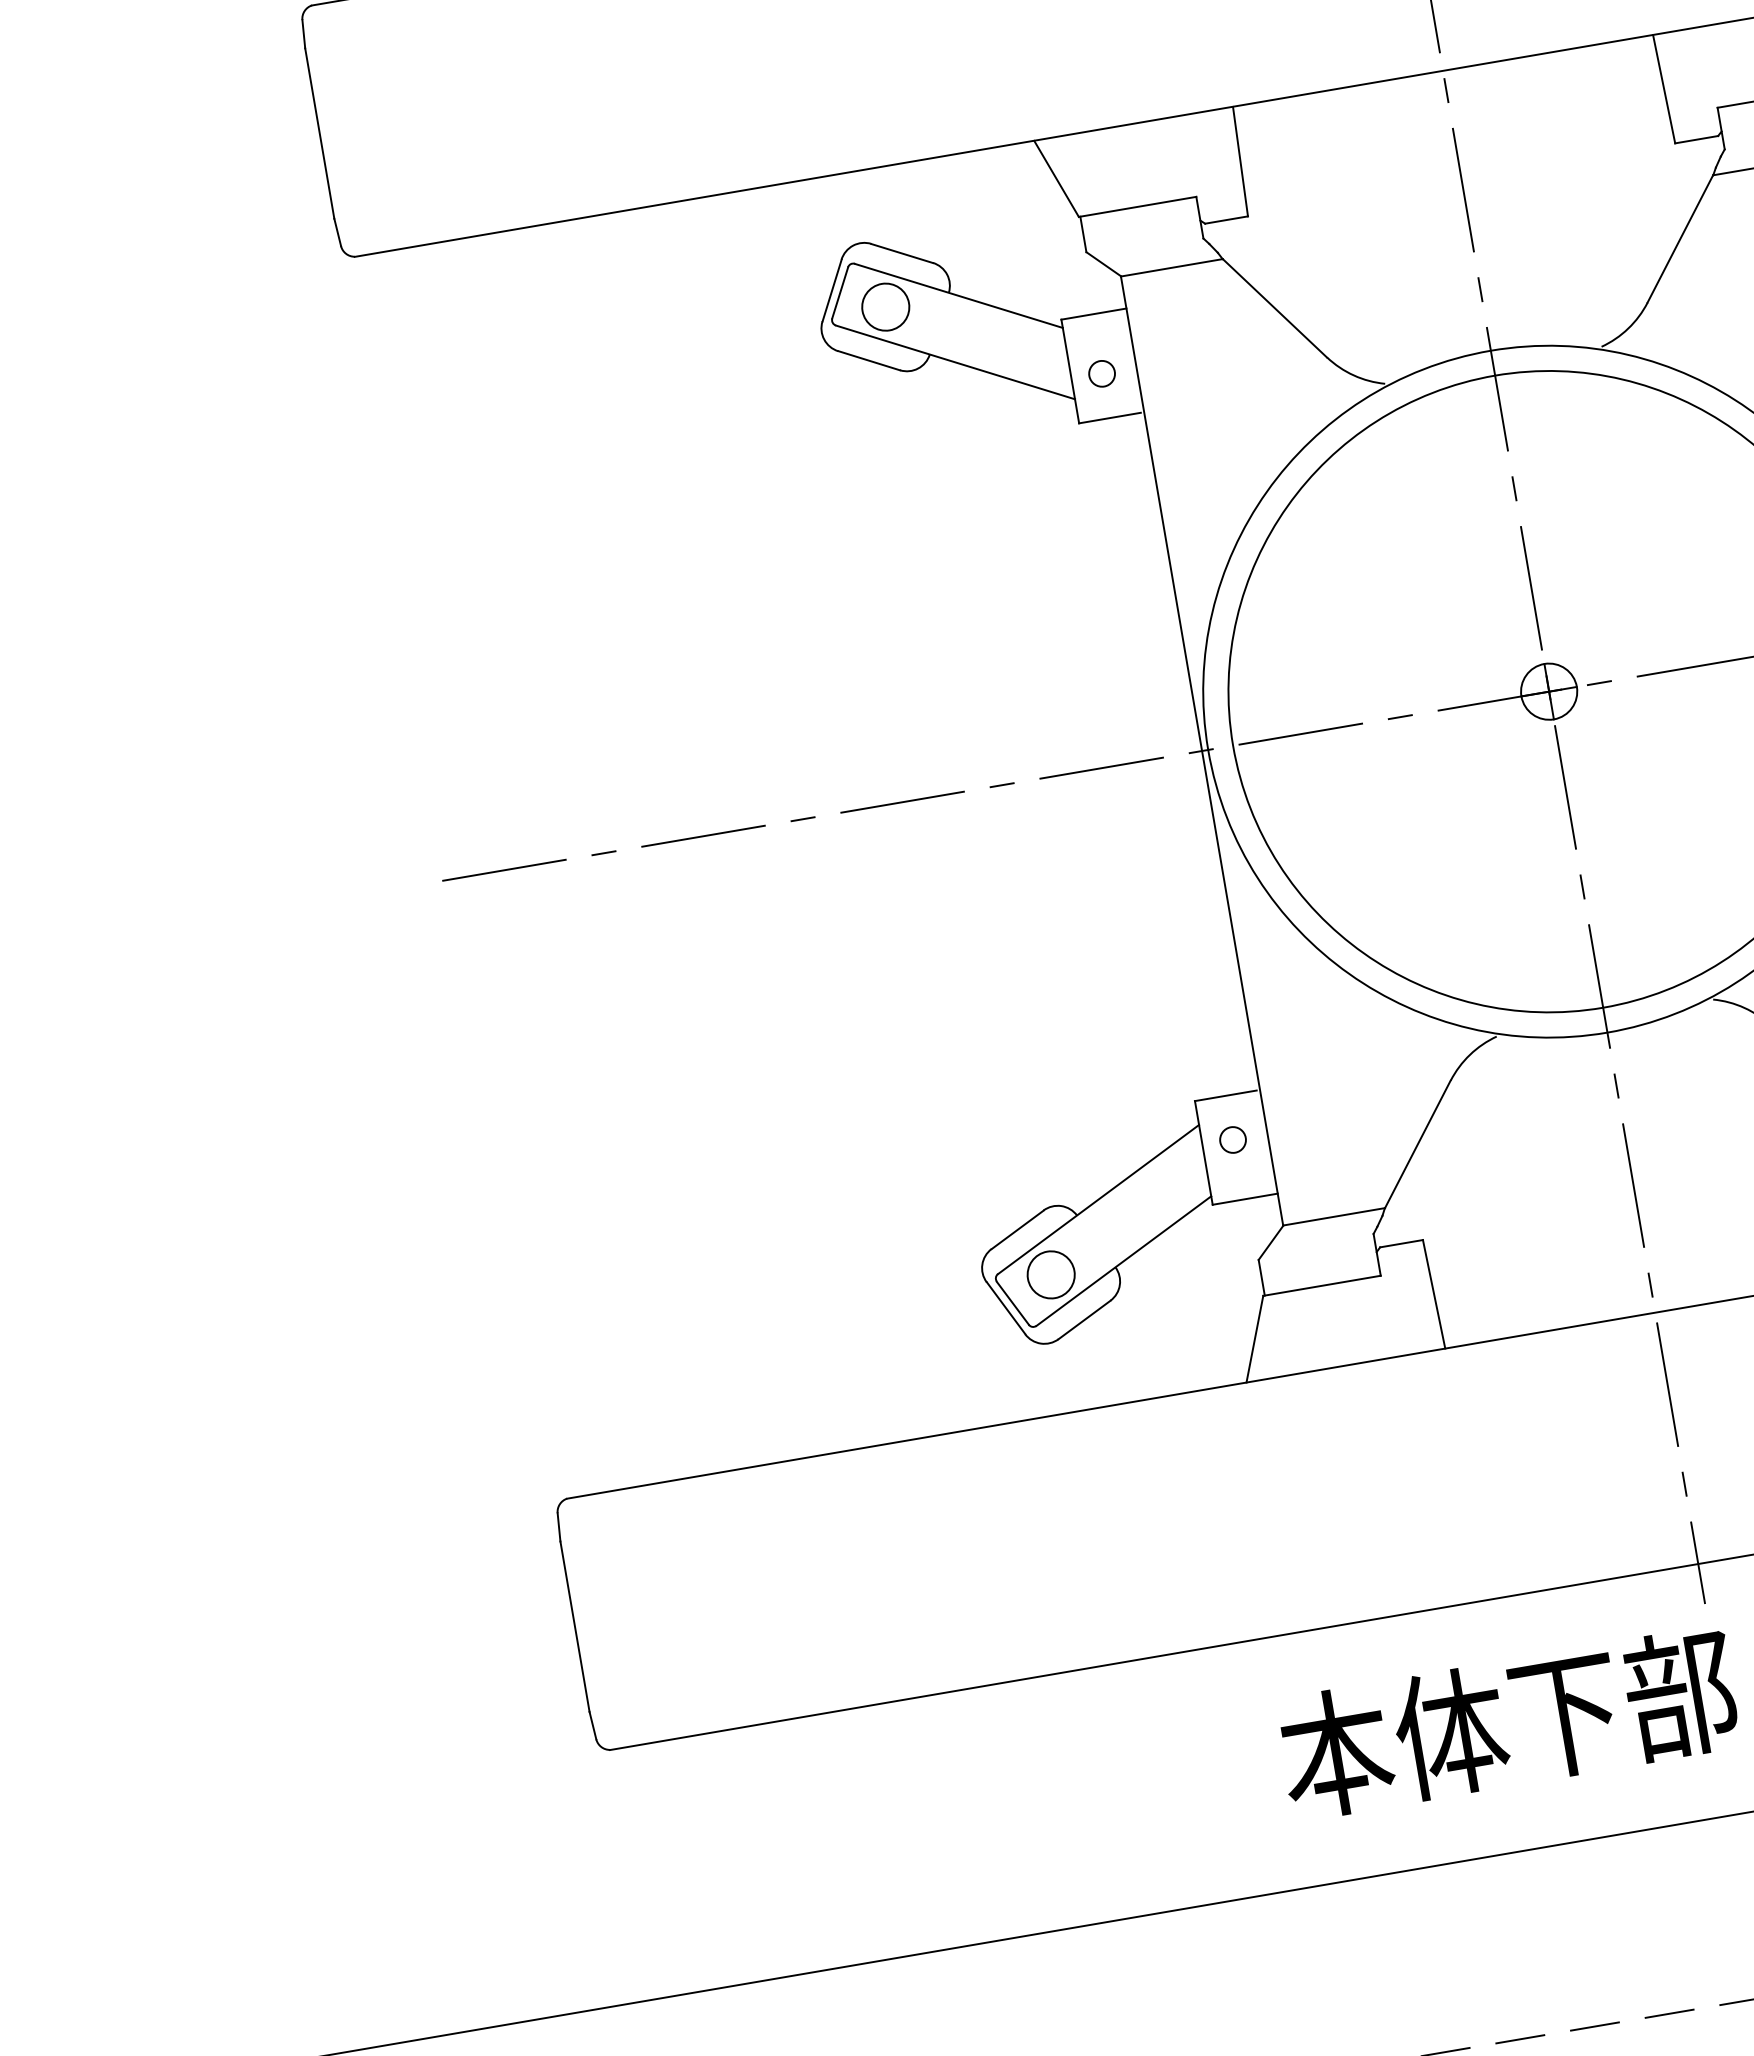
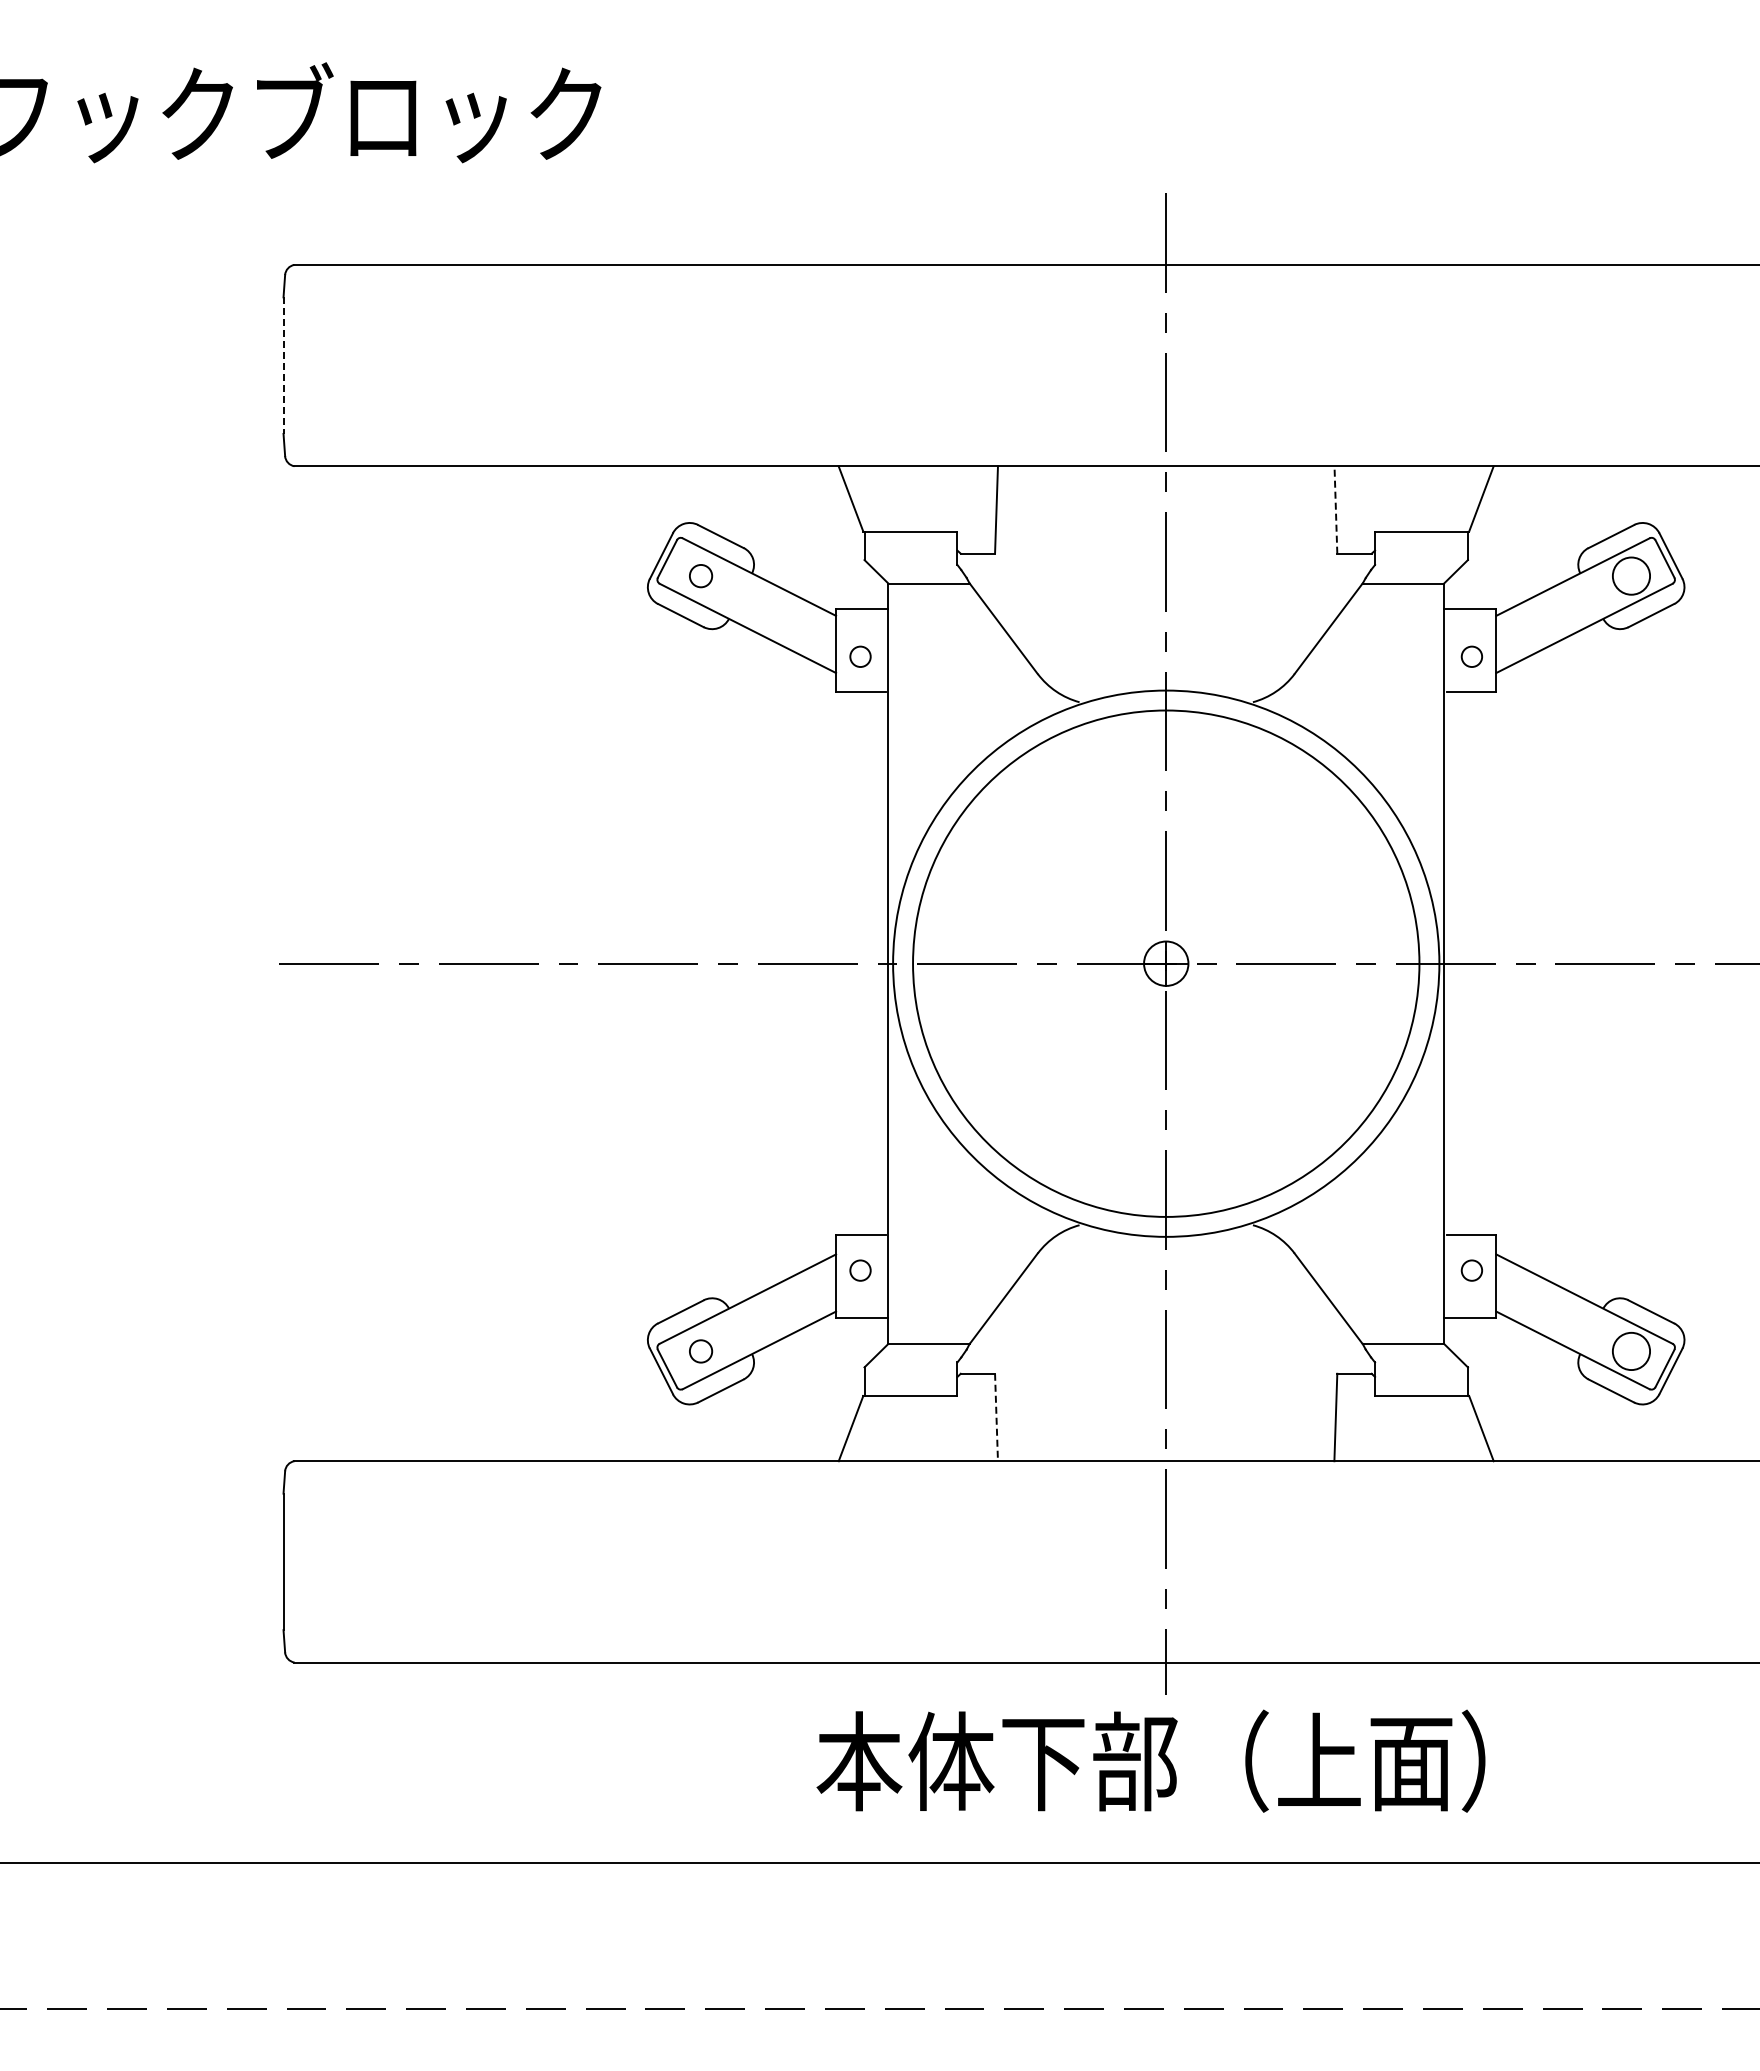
line: (1663, 89) -> (1335, 510), solid -> dashed
line: (319, 134) -> (283, 366), solid -> dashed
circle: (884, 306) -> (700, 575), size x0.6
circle: (1050, 1275) -> (700, 1351), size x0.6
line: (1434, 1294) -> (996, 1417), solid -> dashed

